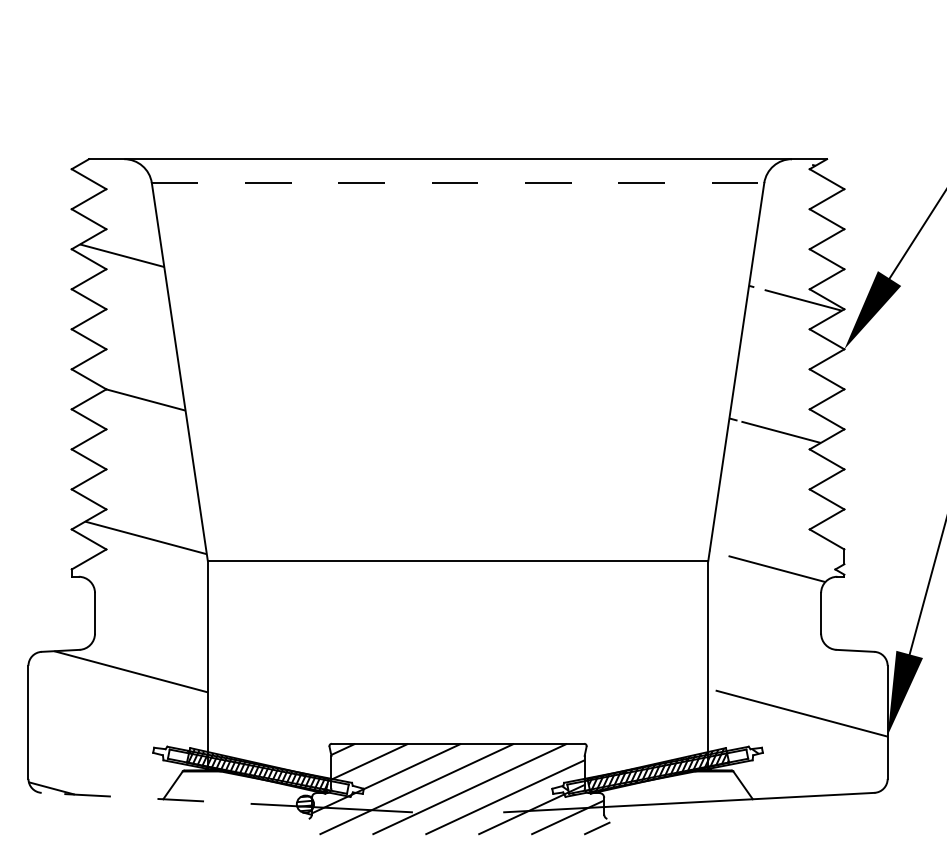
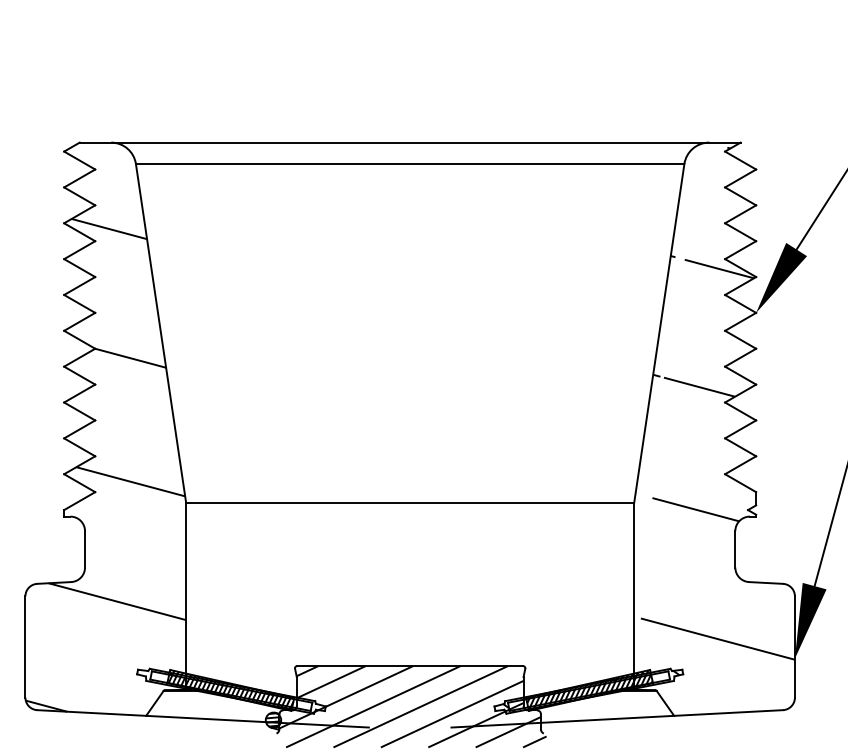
line: (458, 182) -> (410, 163), dashed -> solid
line: (169, 799) -> (151, 716), dashed -> solid

